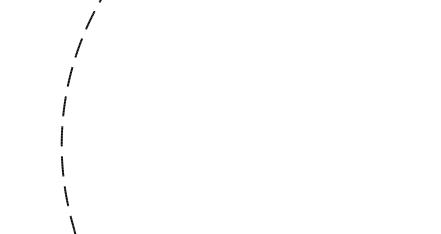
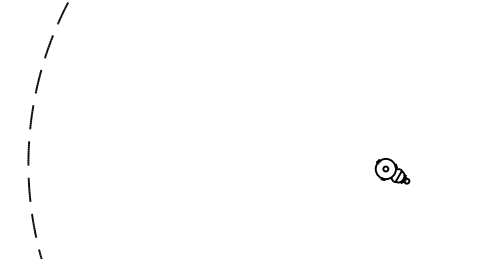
part: (363, 151) -> (392, 171), added

